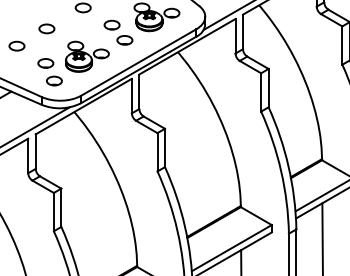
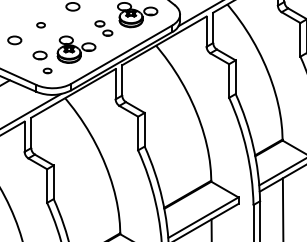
part: (46, 28) -> (40, 24), size x0.6
part: (118, 32) -> (103, 28), size x0.7
part: (54, 80) -> (47, 70), size x0.6

